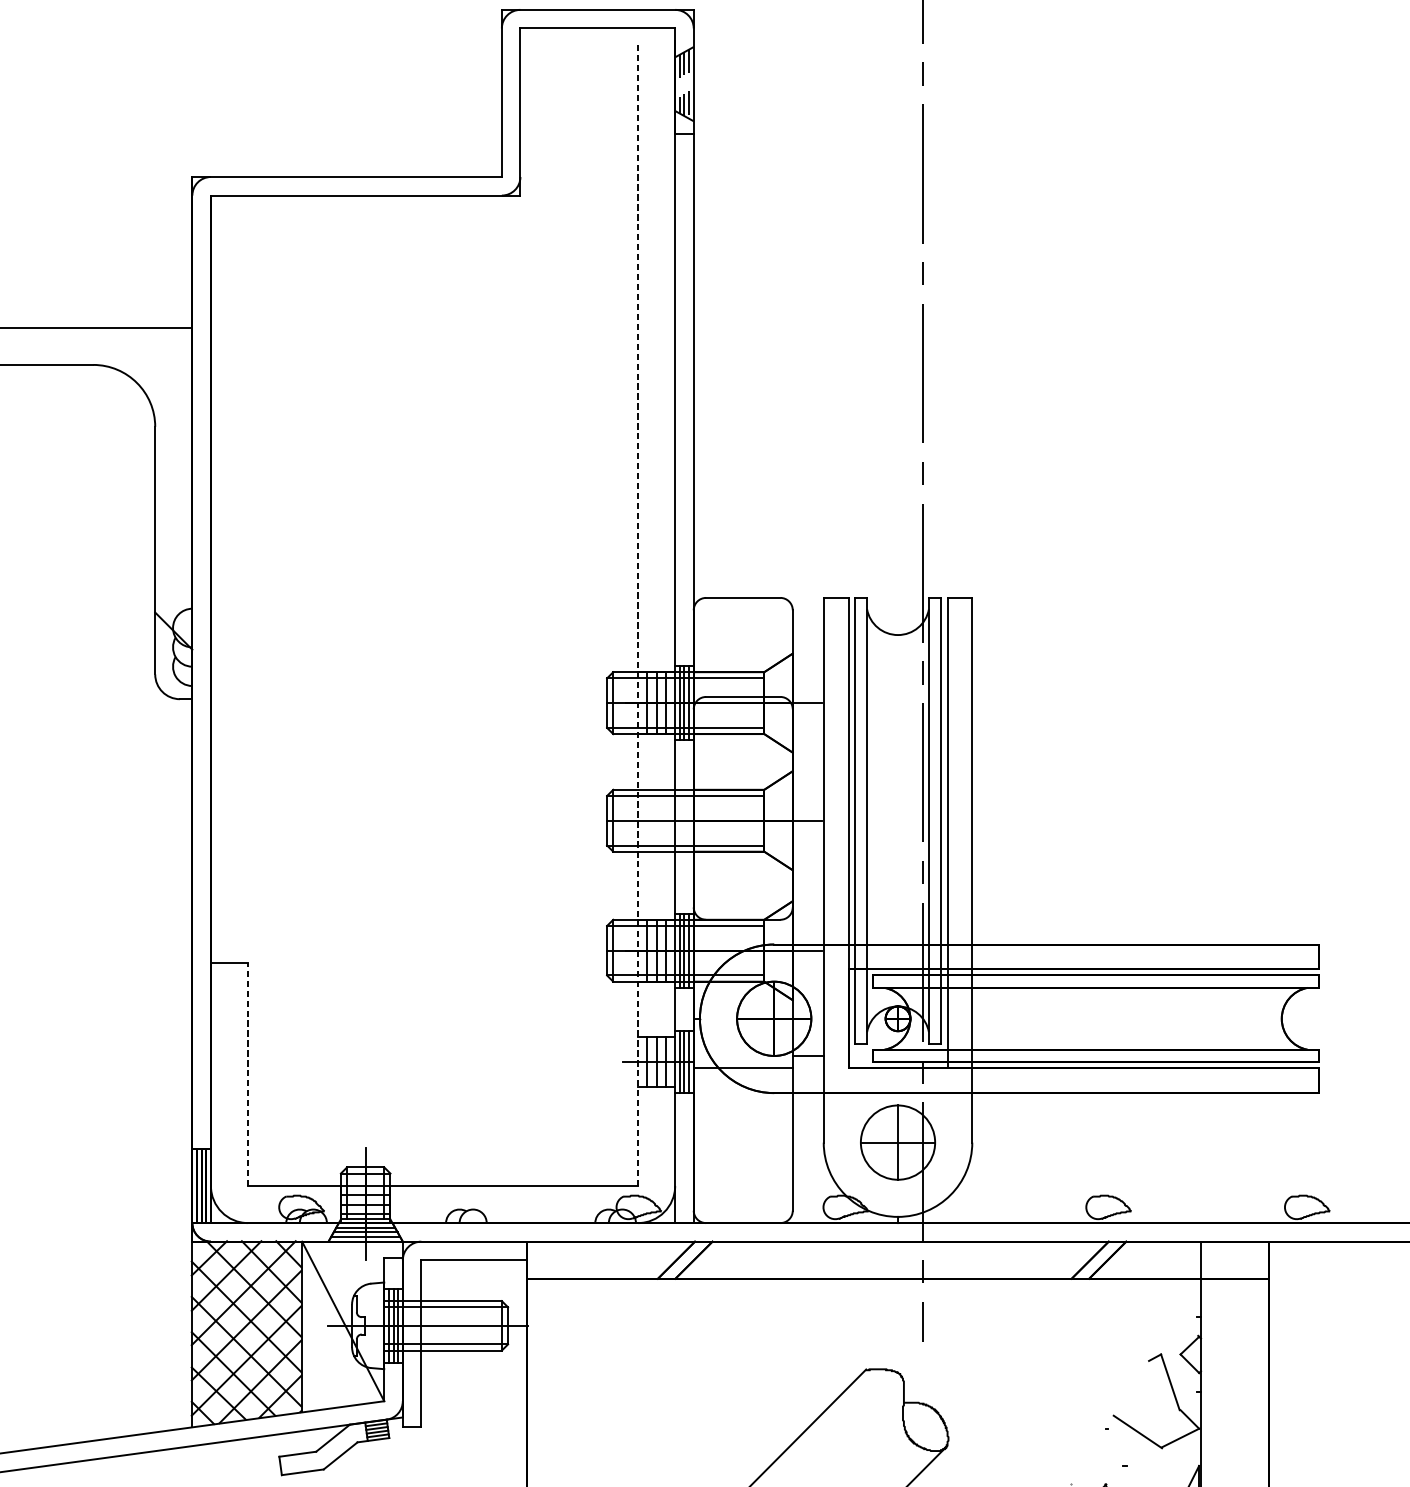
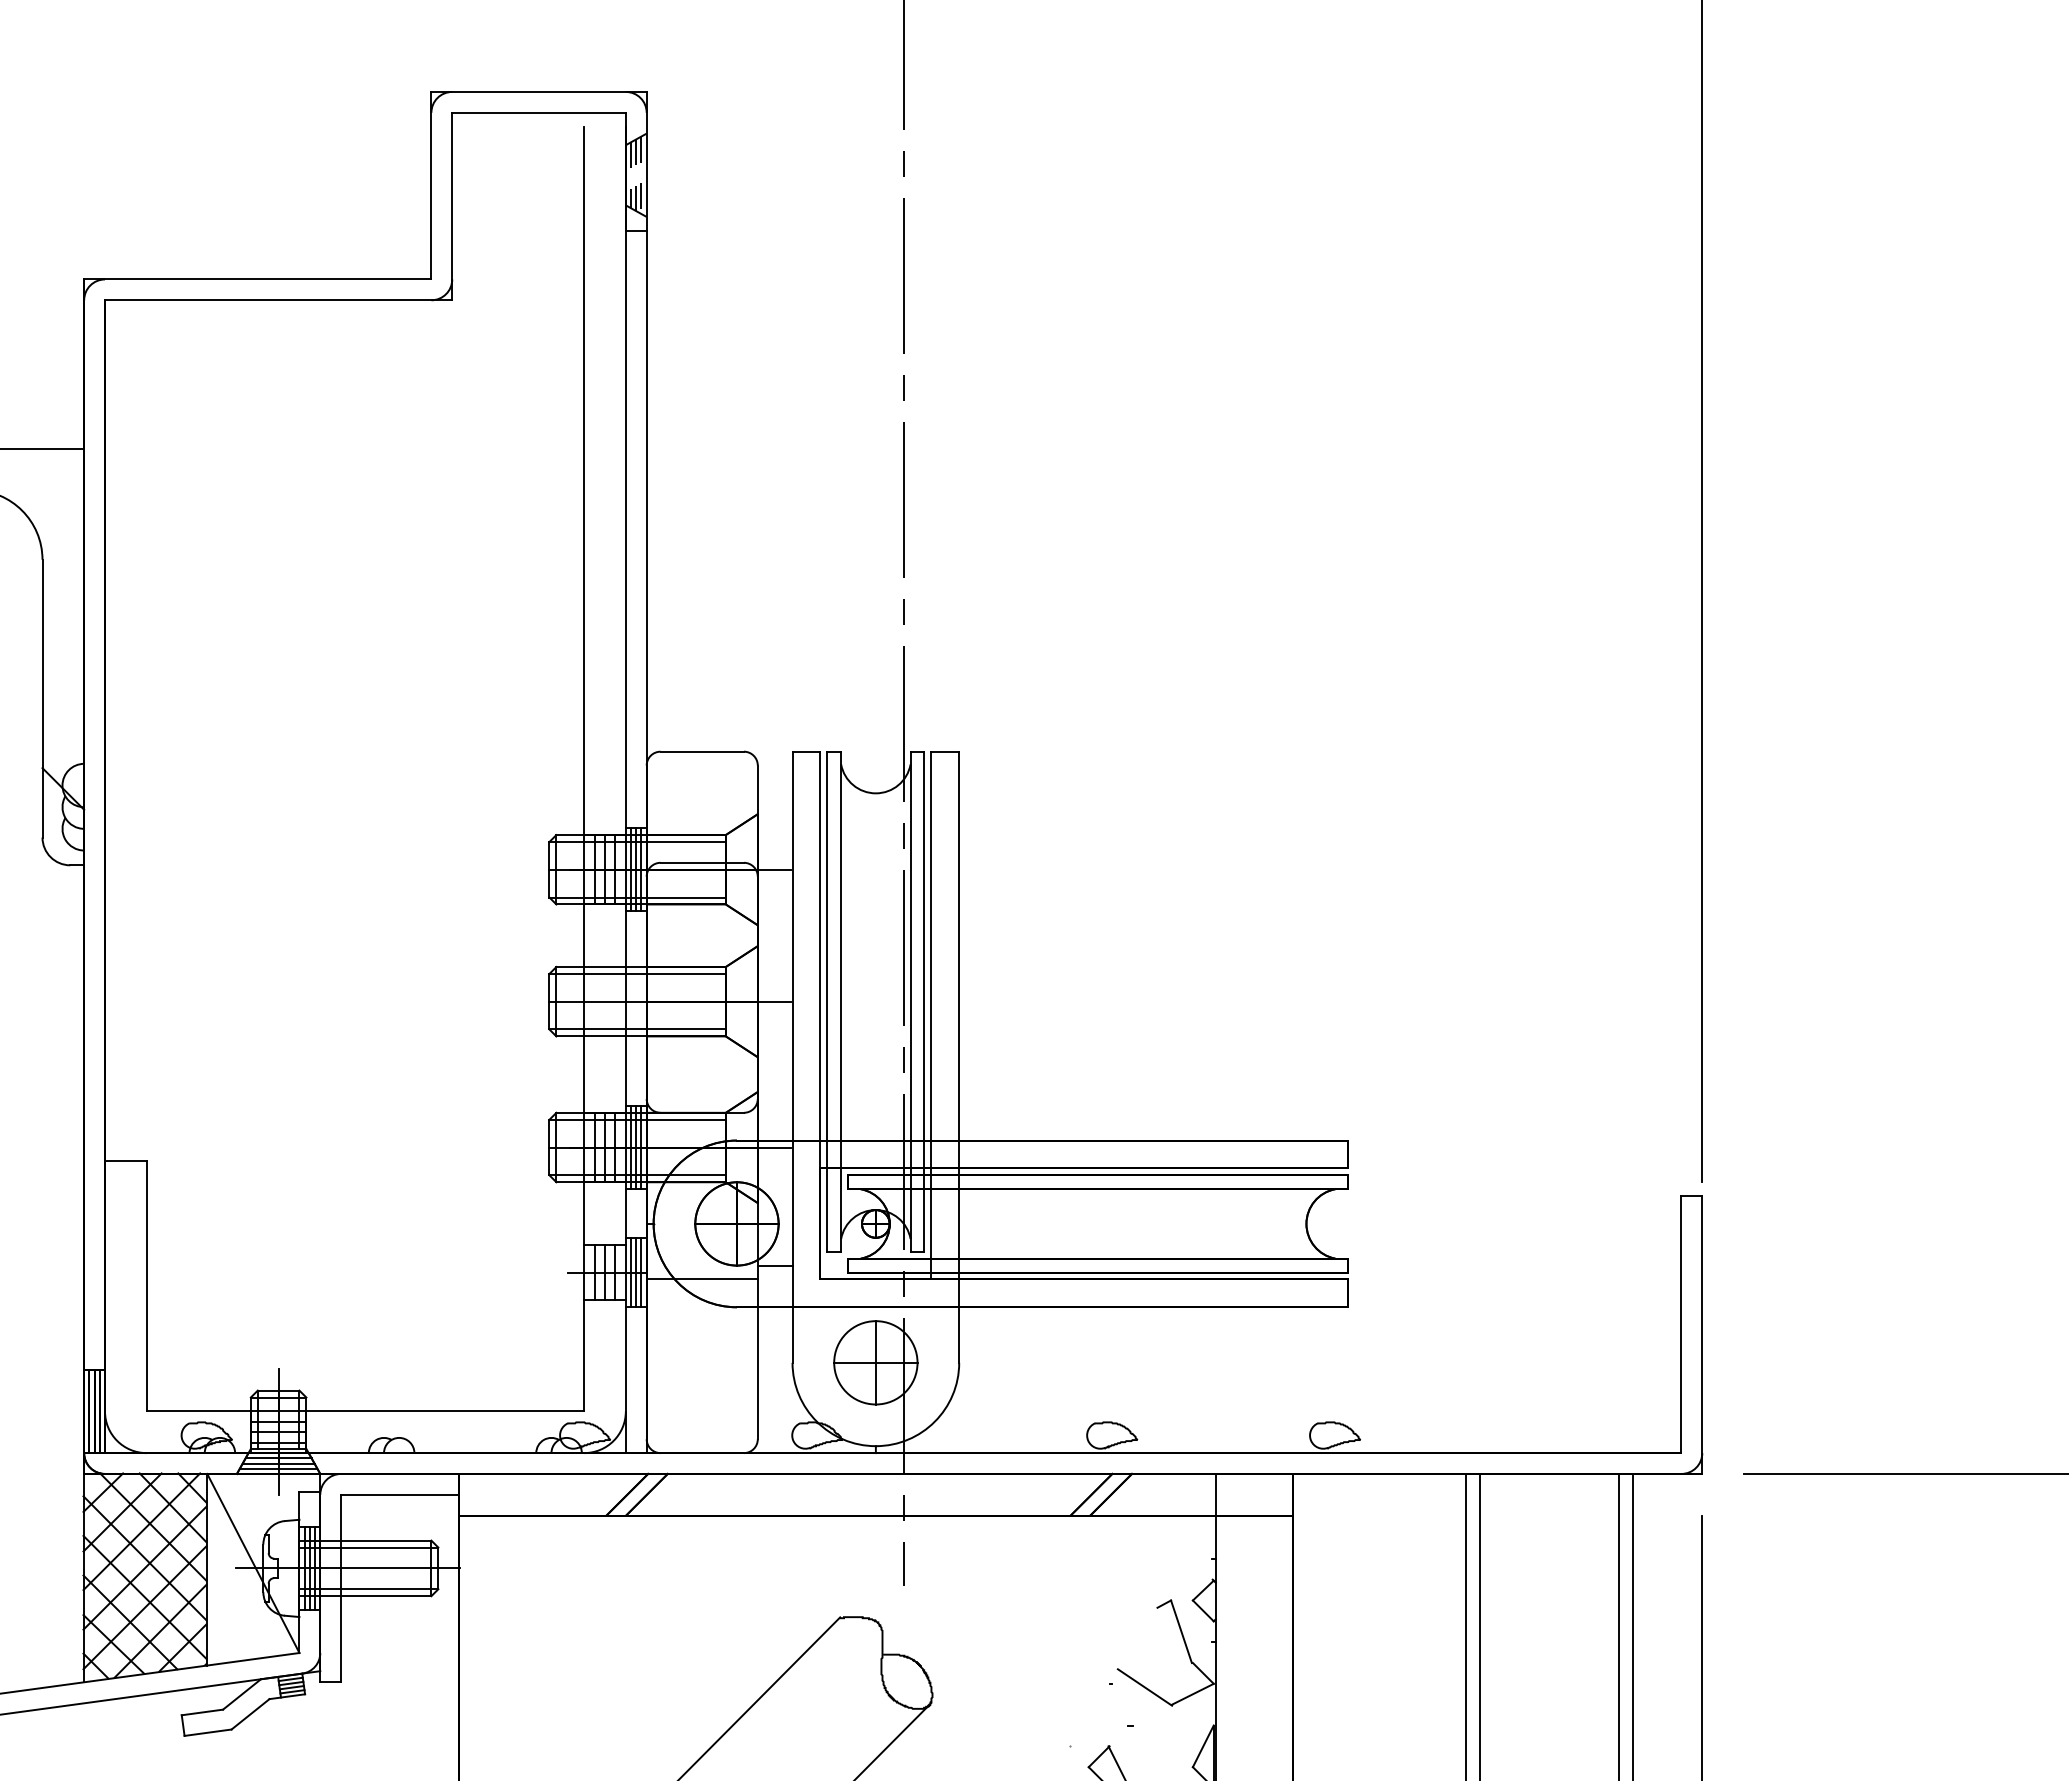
line: (638, 612) -> (584, 768), dashed -> solid
line: (247, 1073) -> (146, 1285), dashed -> solid

